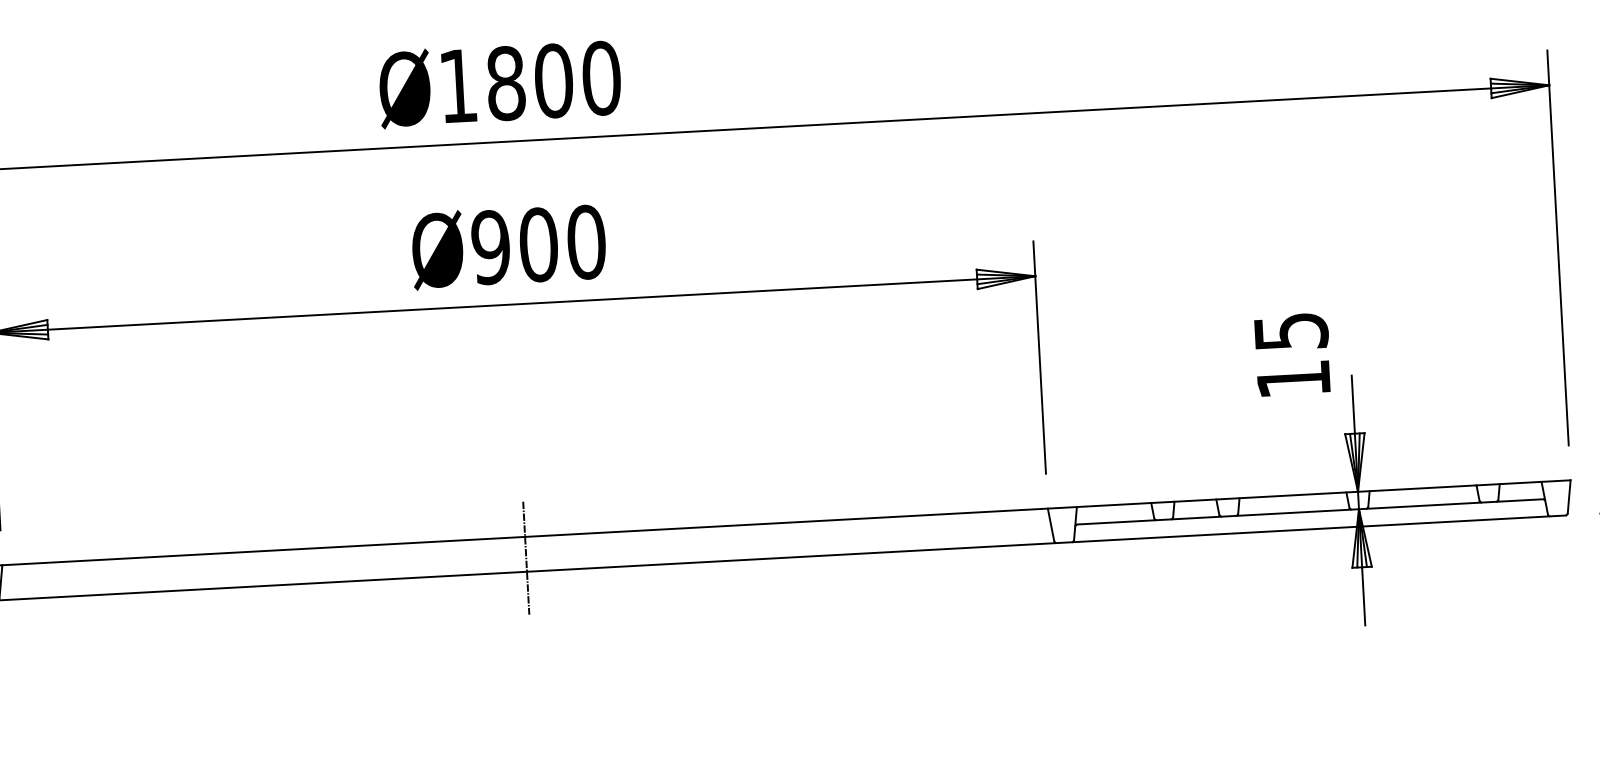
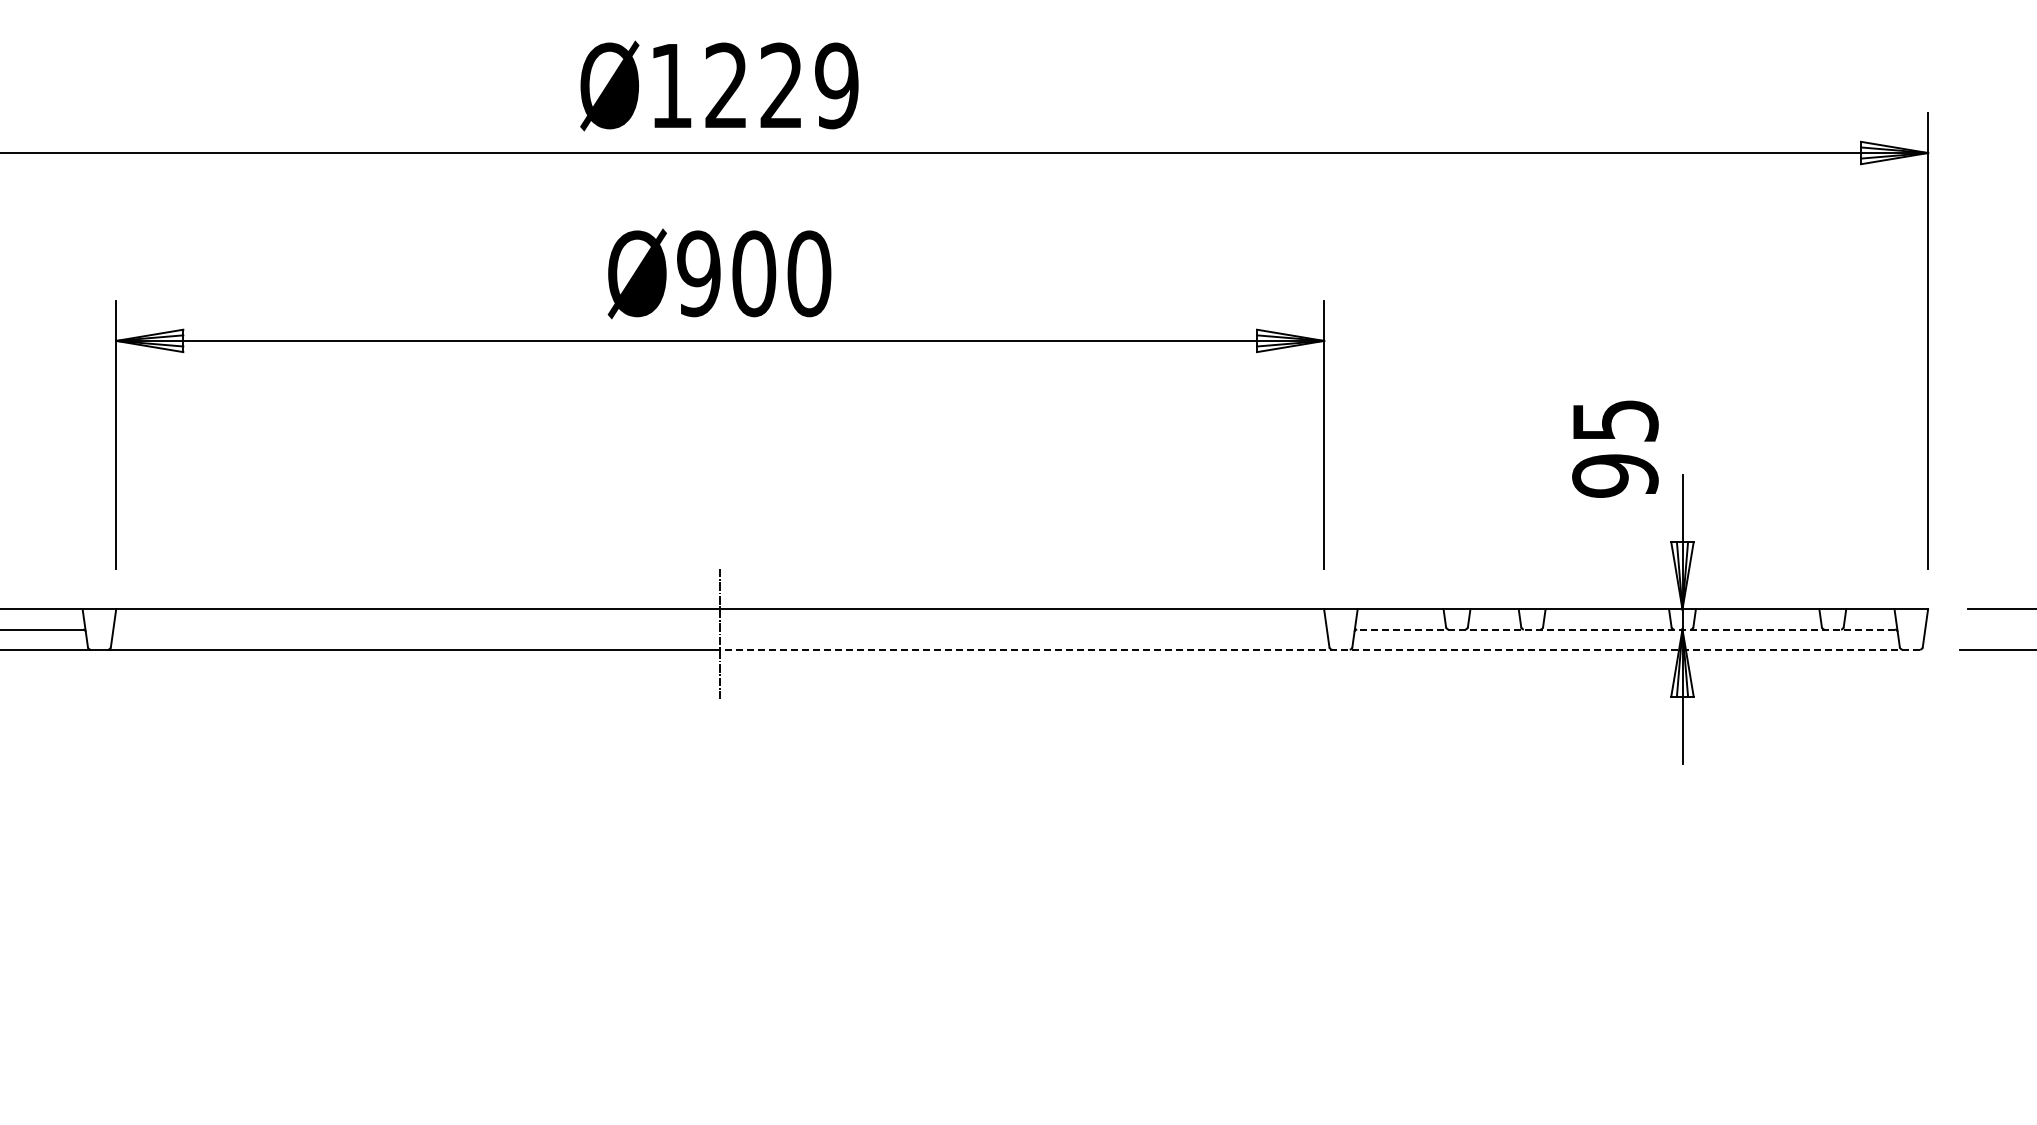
text: (553, 80) -> (781, 85), Ø1800 -> Ø1229
text: (1293, 379) -> (1615, 475), 15 -> 95
line: (1310, 511) -> (1626, 629), solid -> dashed
line: (1046, 543) -> (1320, 649), solid -> dashed

